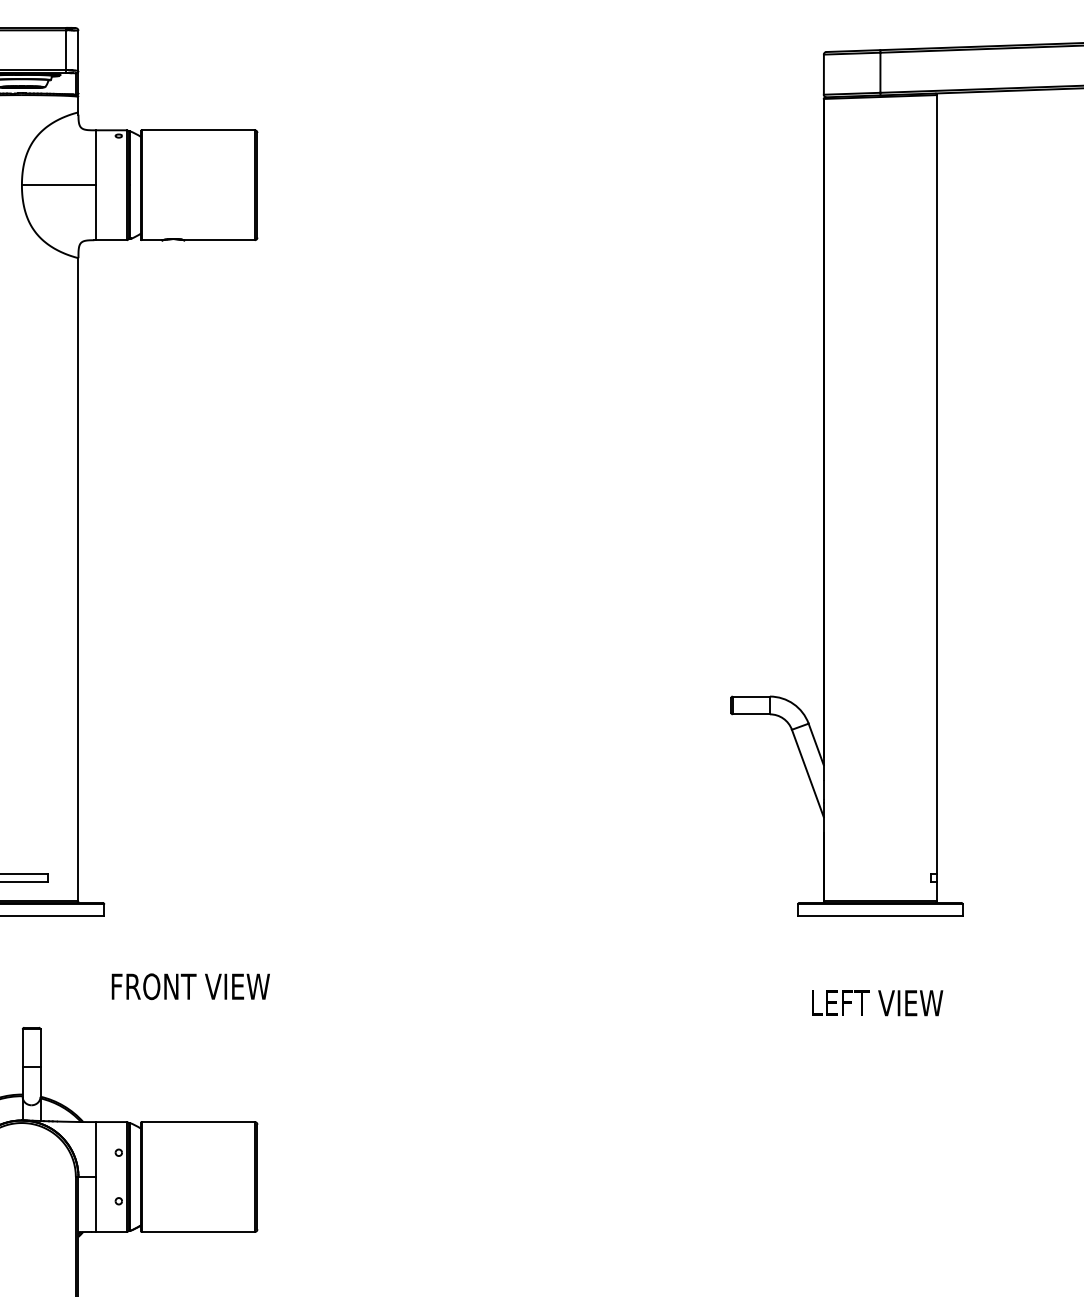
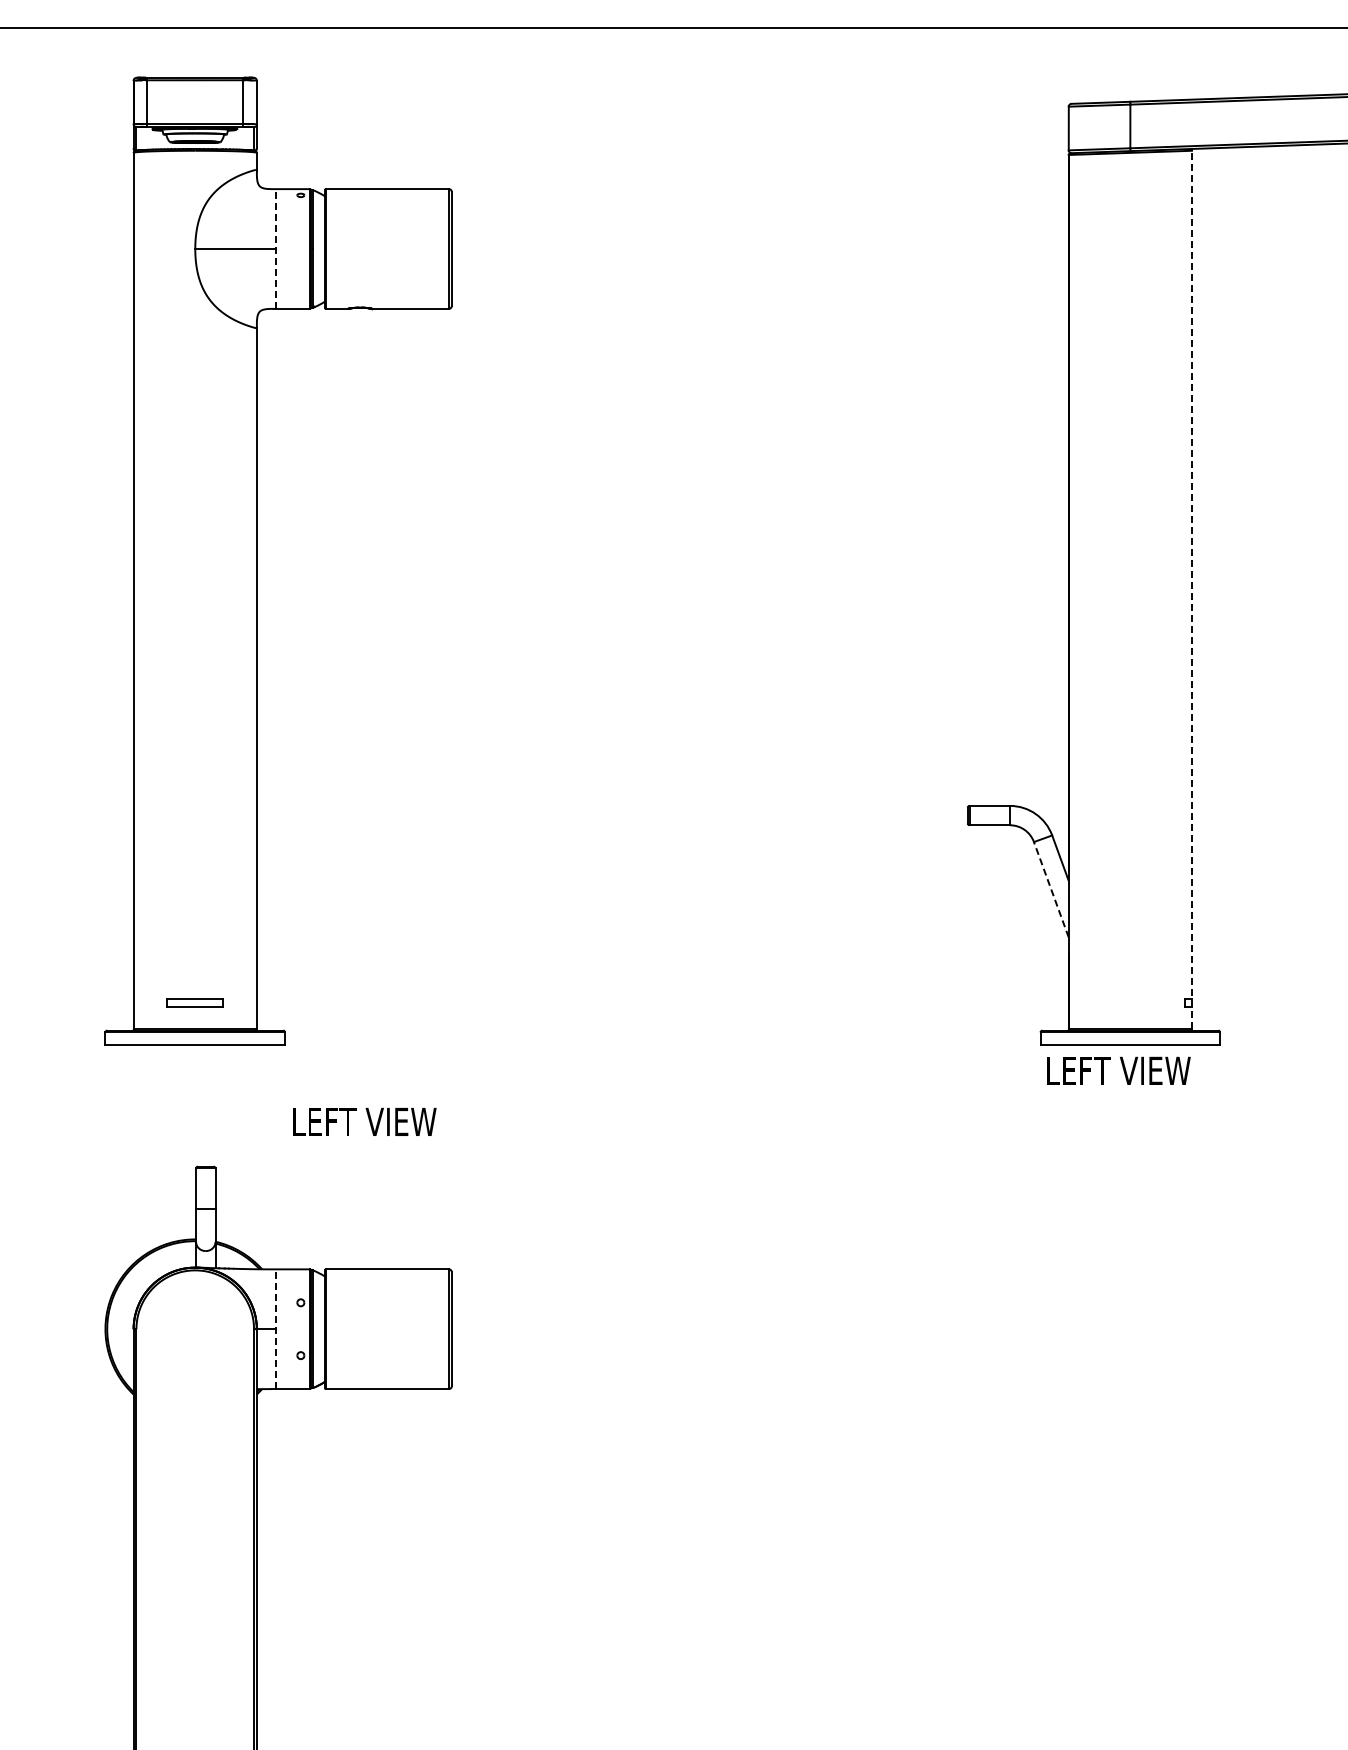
line: (96, 184) -> (276, 248), solid -> dashed
line: (936, 497) -> (1191, 589), solid -> dashed
line: (808, 773) -> (1051, 889), solid -> dashed
text: (191, 986) -> (379, 1121), FRONT VIEW -> LEFT VIEW
text: (876, 1002) -> (1118, 1070), moved
line: (96, 1177) -> (276, 1329), solid -> dashed

